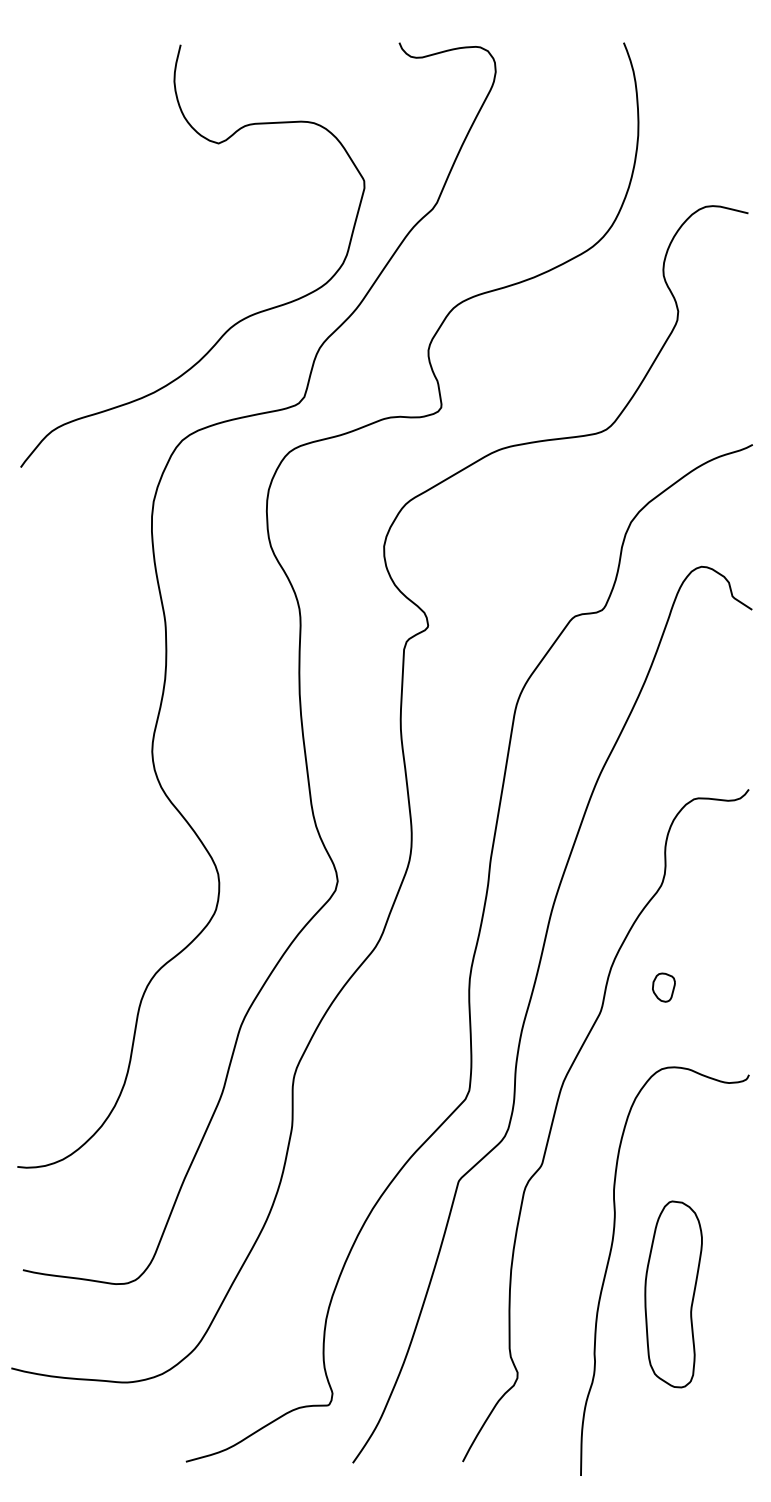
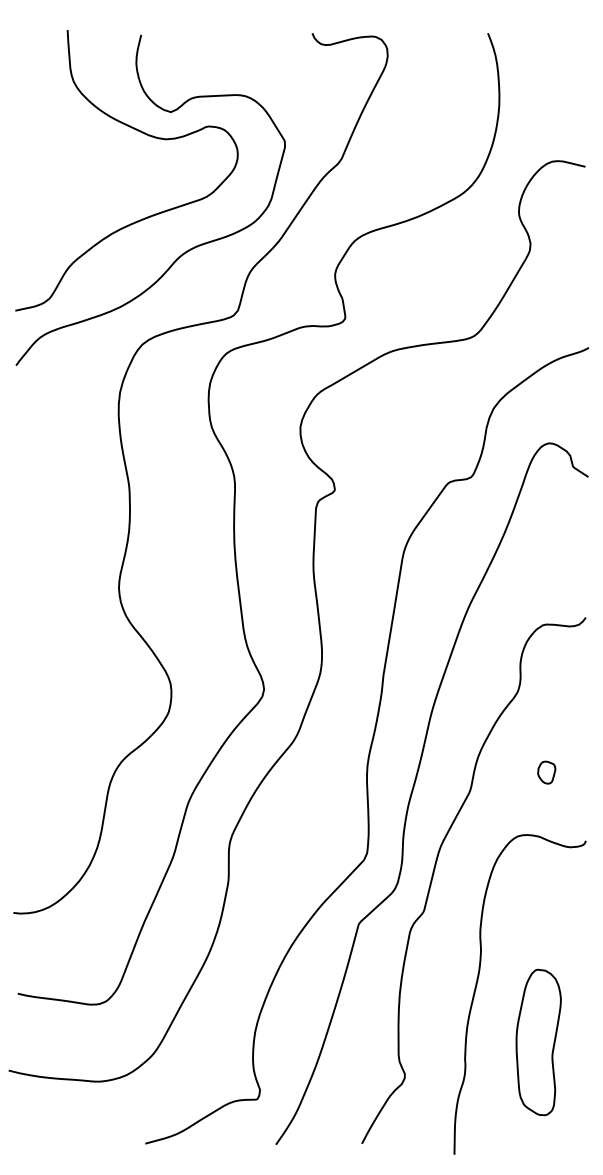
curve: (184, 171) -> (144, 134), added
part: (663, 987) -> (546, 772), moved
part: (673, 1294) -> (538, 1042), moved

